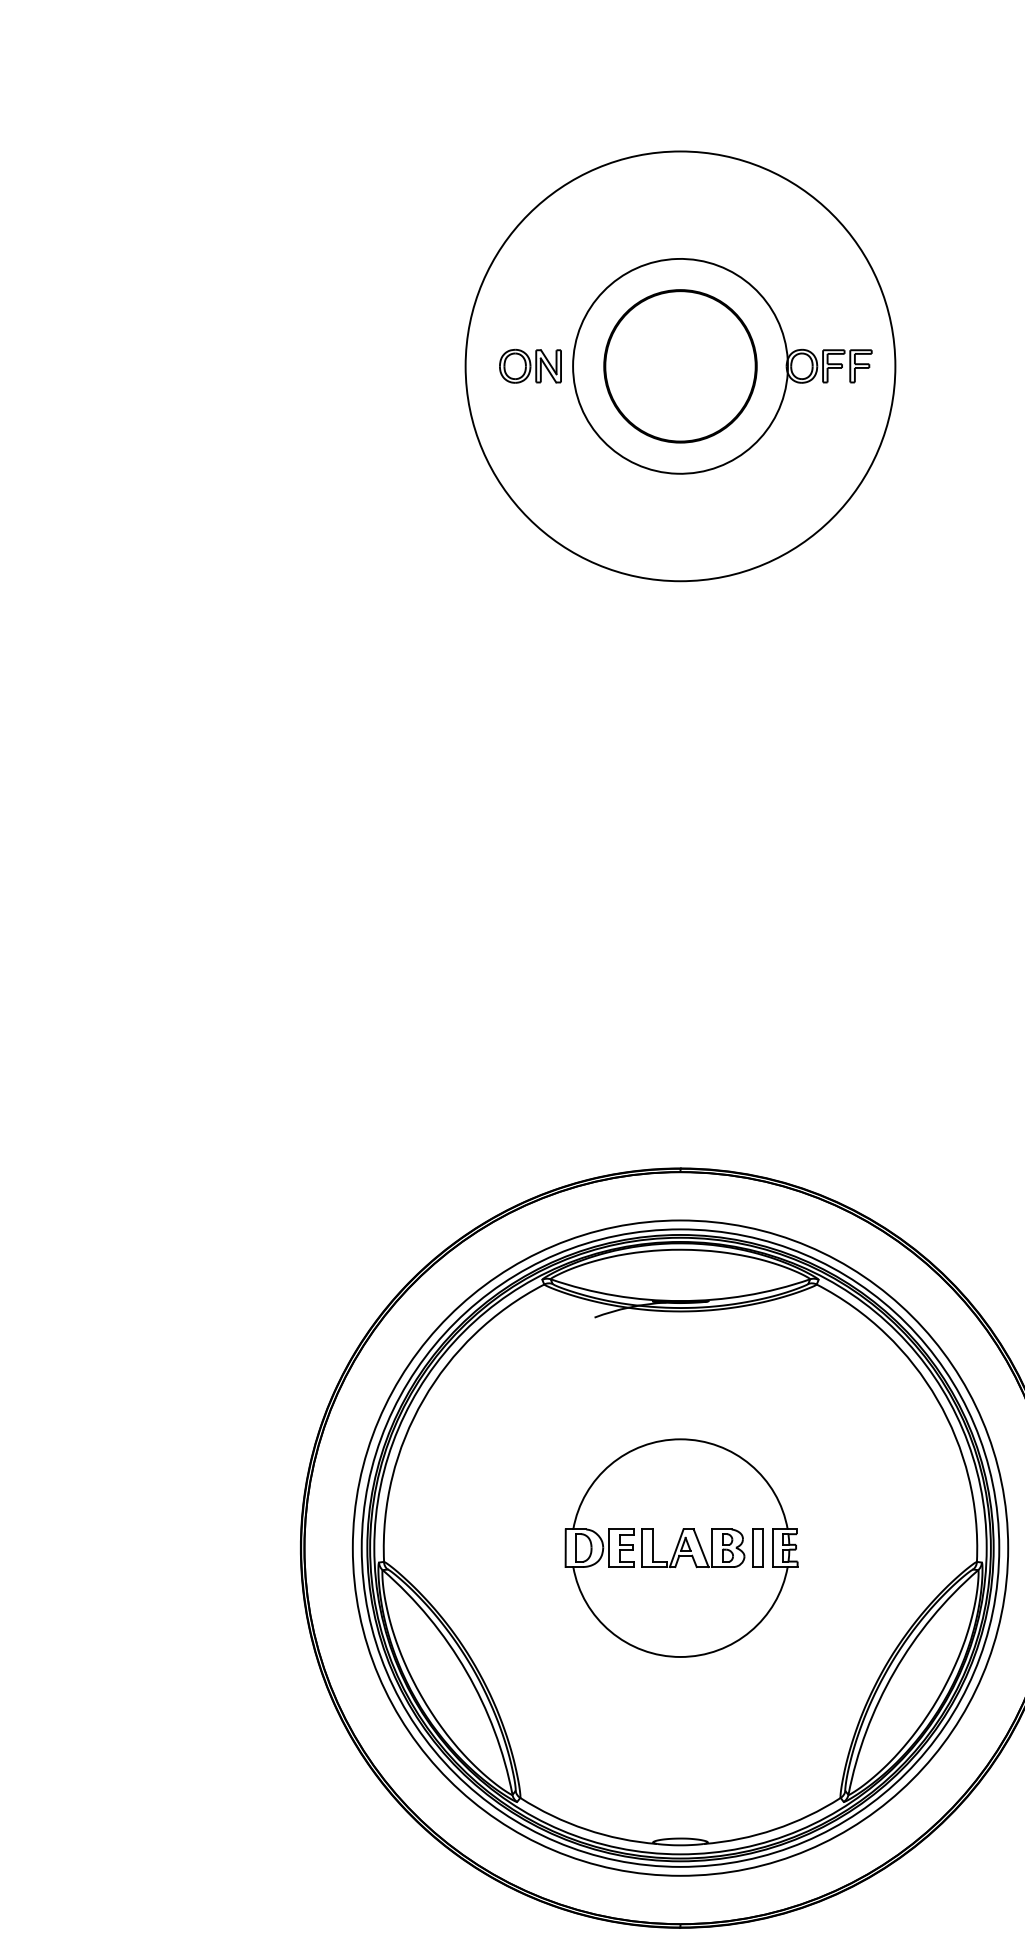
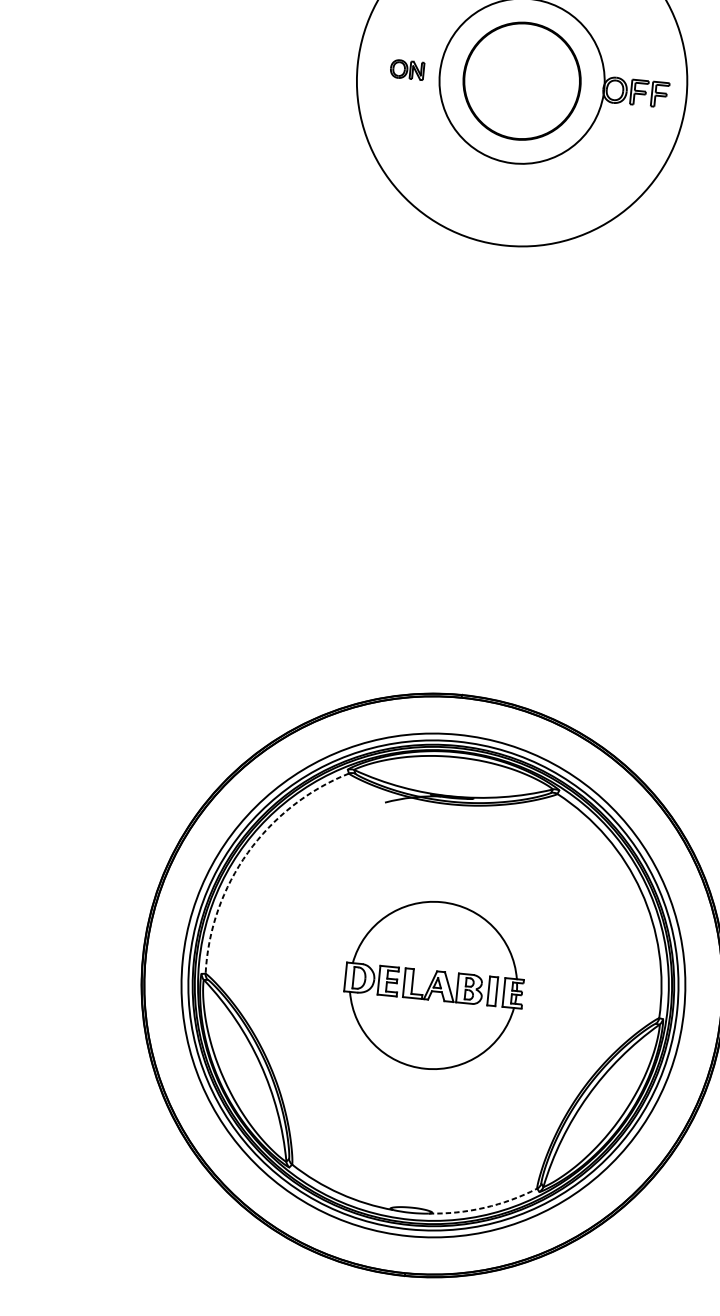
part: (530, 365) -> (407, 69), size x0.7
arc: (423, 1399) -> (247, 852), solid -> dashed
arc: (774, 1829) -> (484, 1207), solid -> dashed

